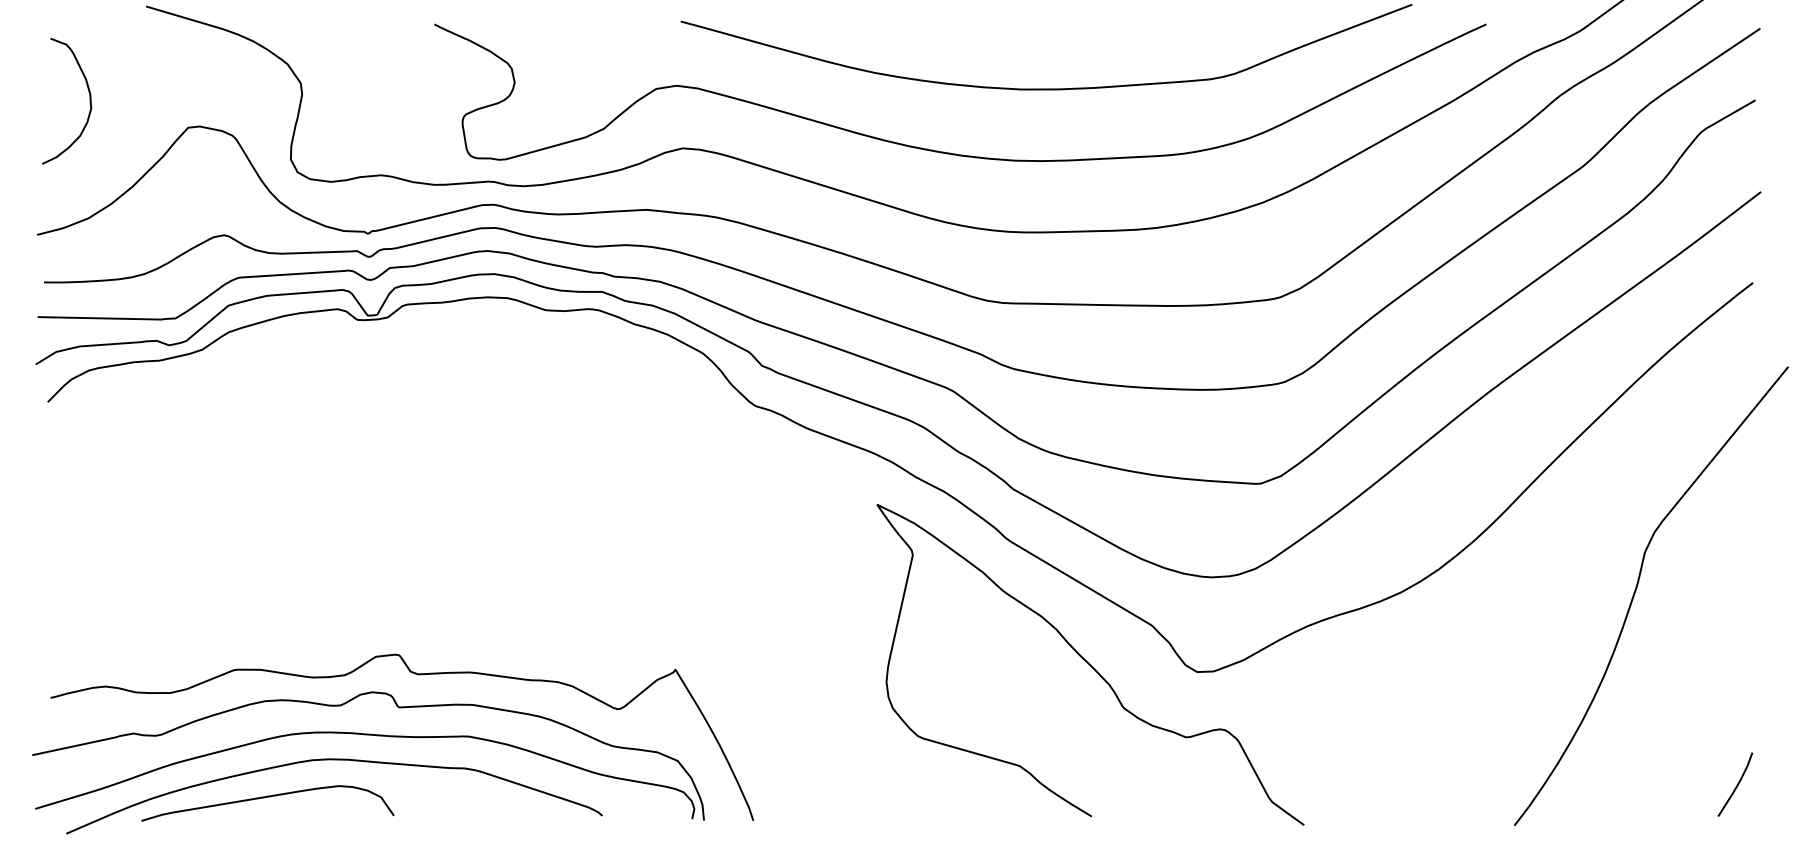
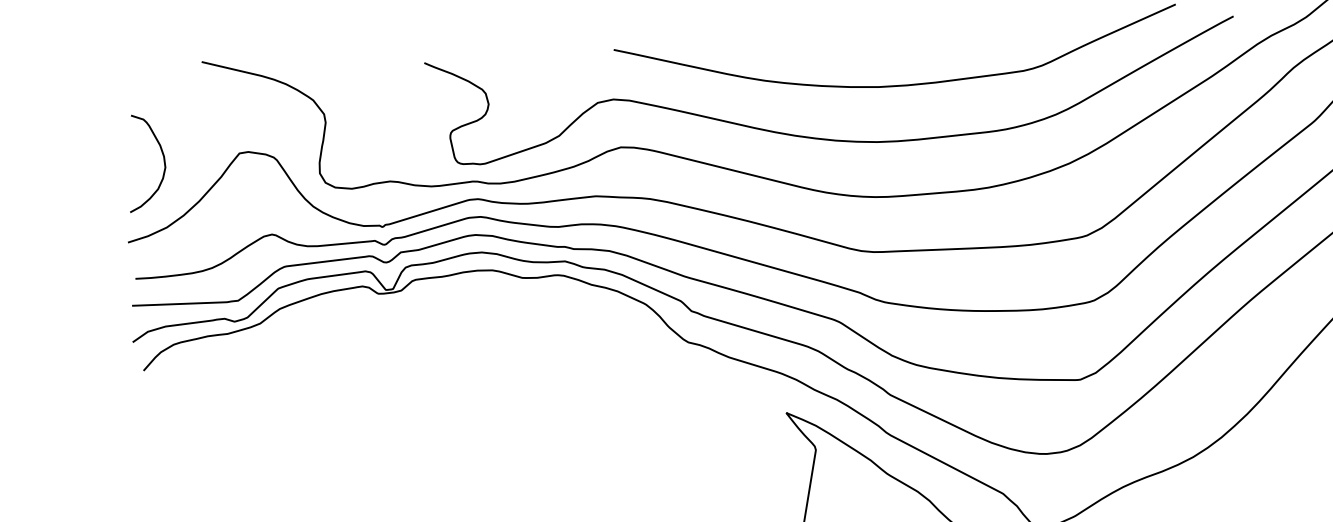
curve: (89, 101) -> (163, 162), moved

